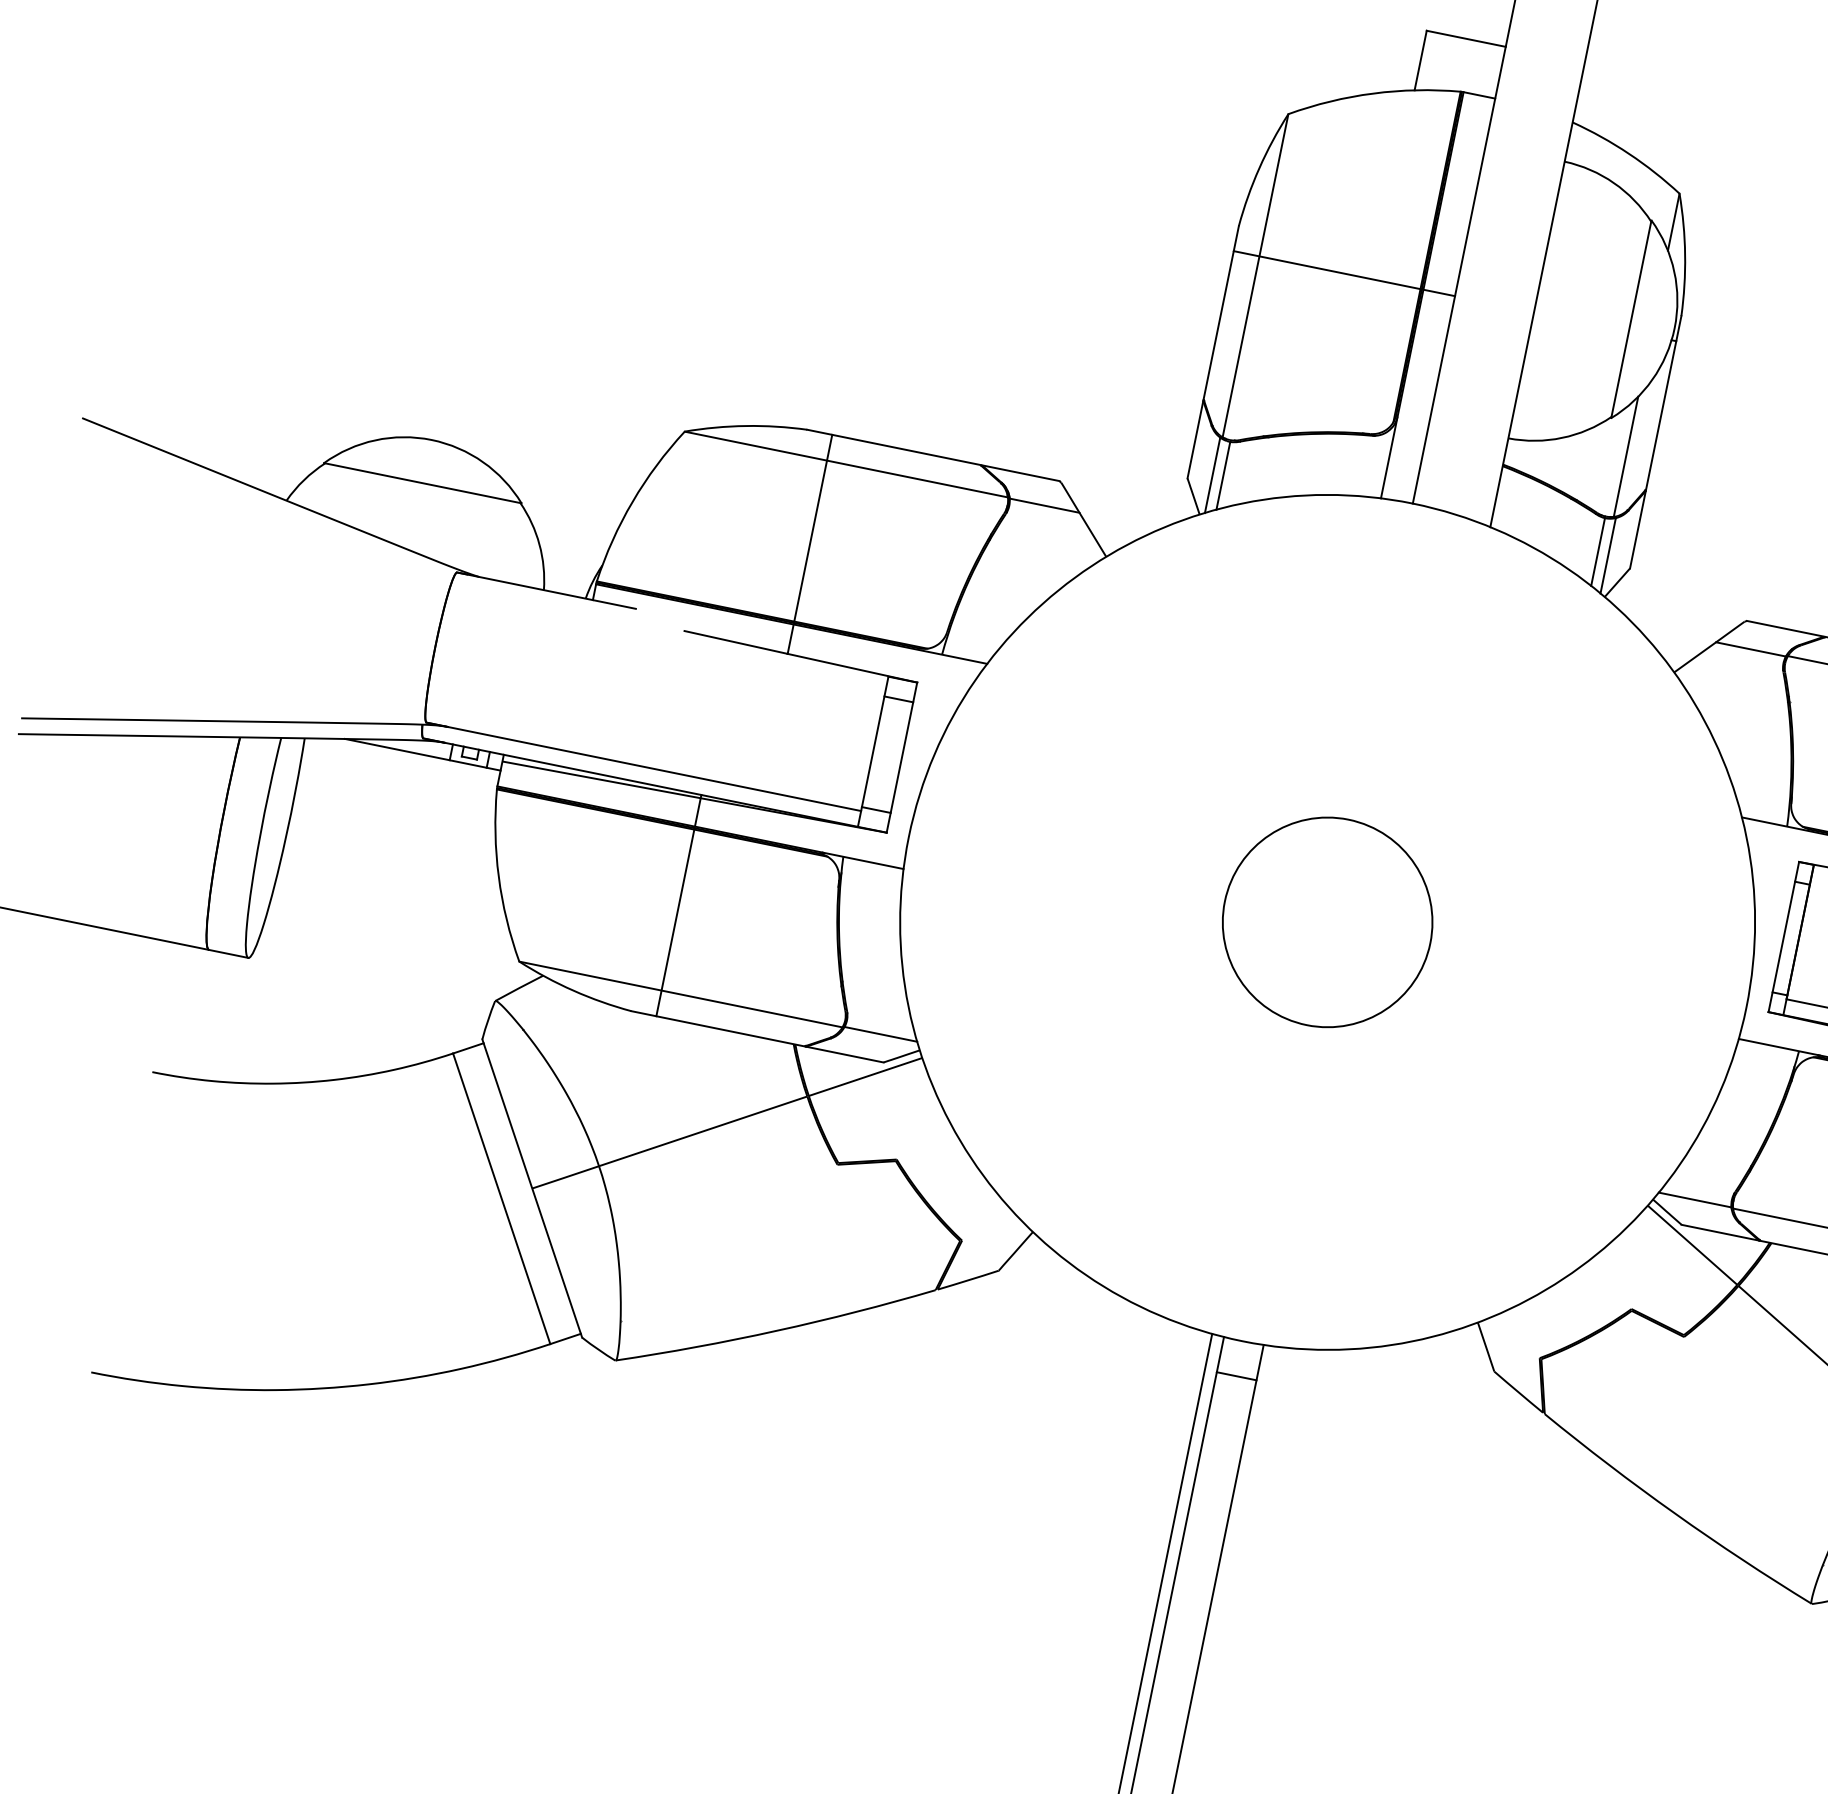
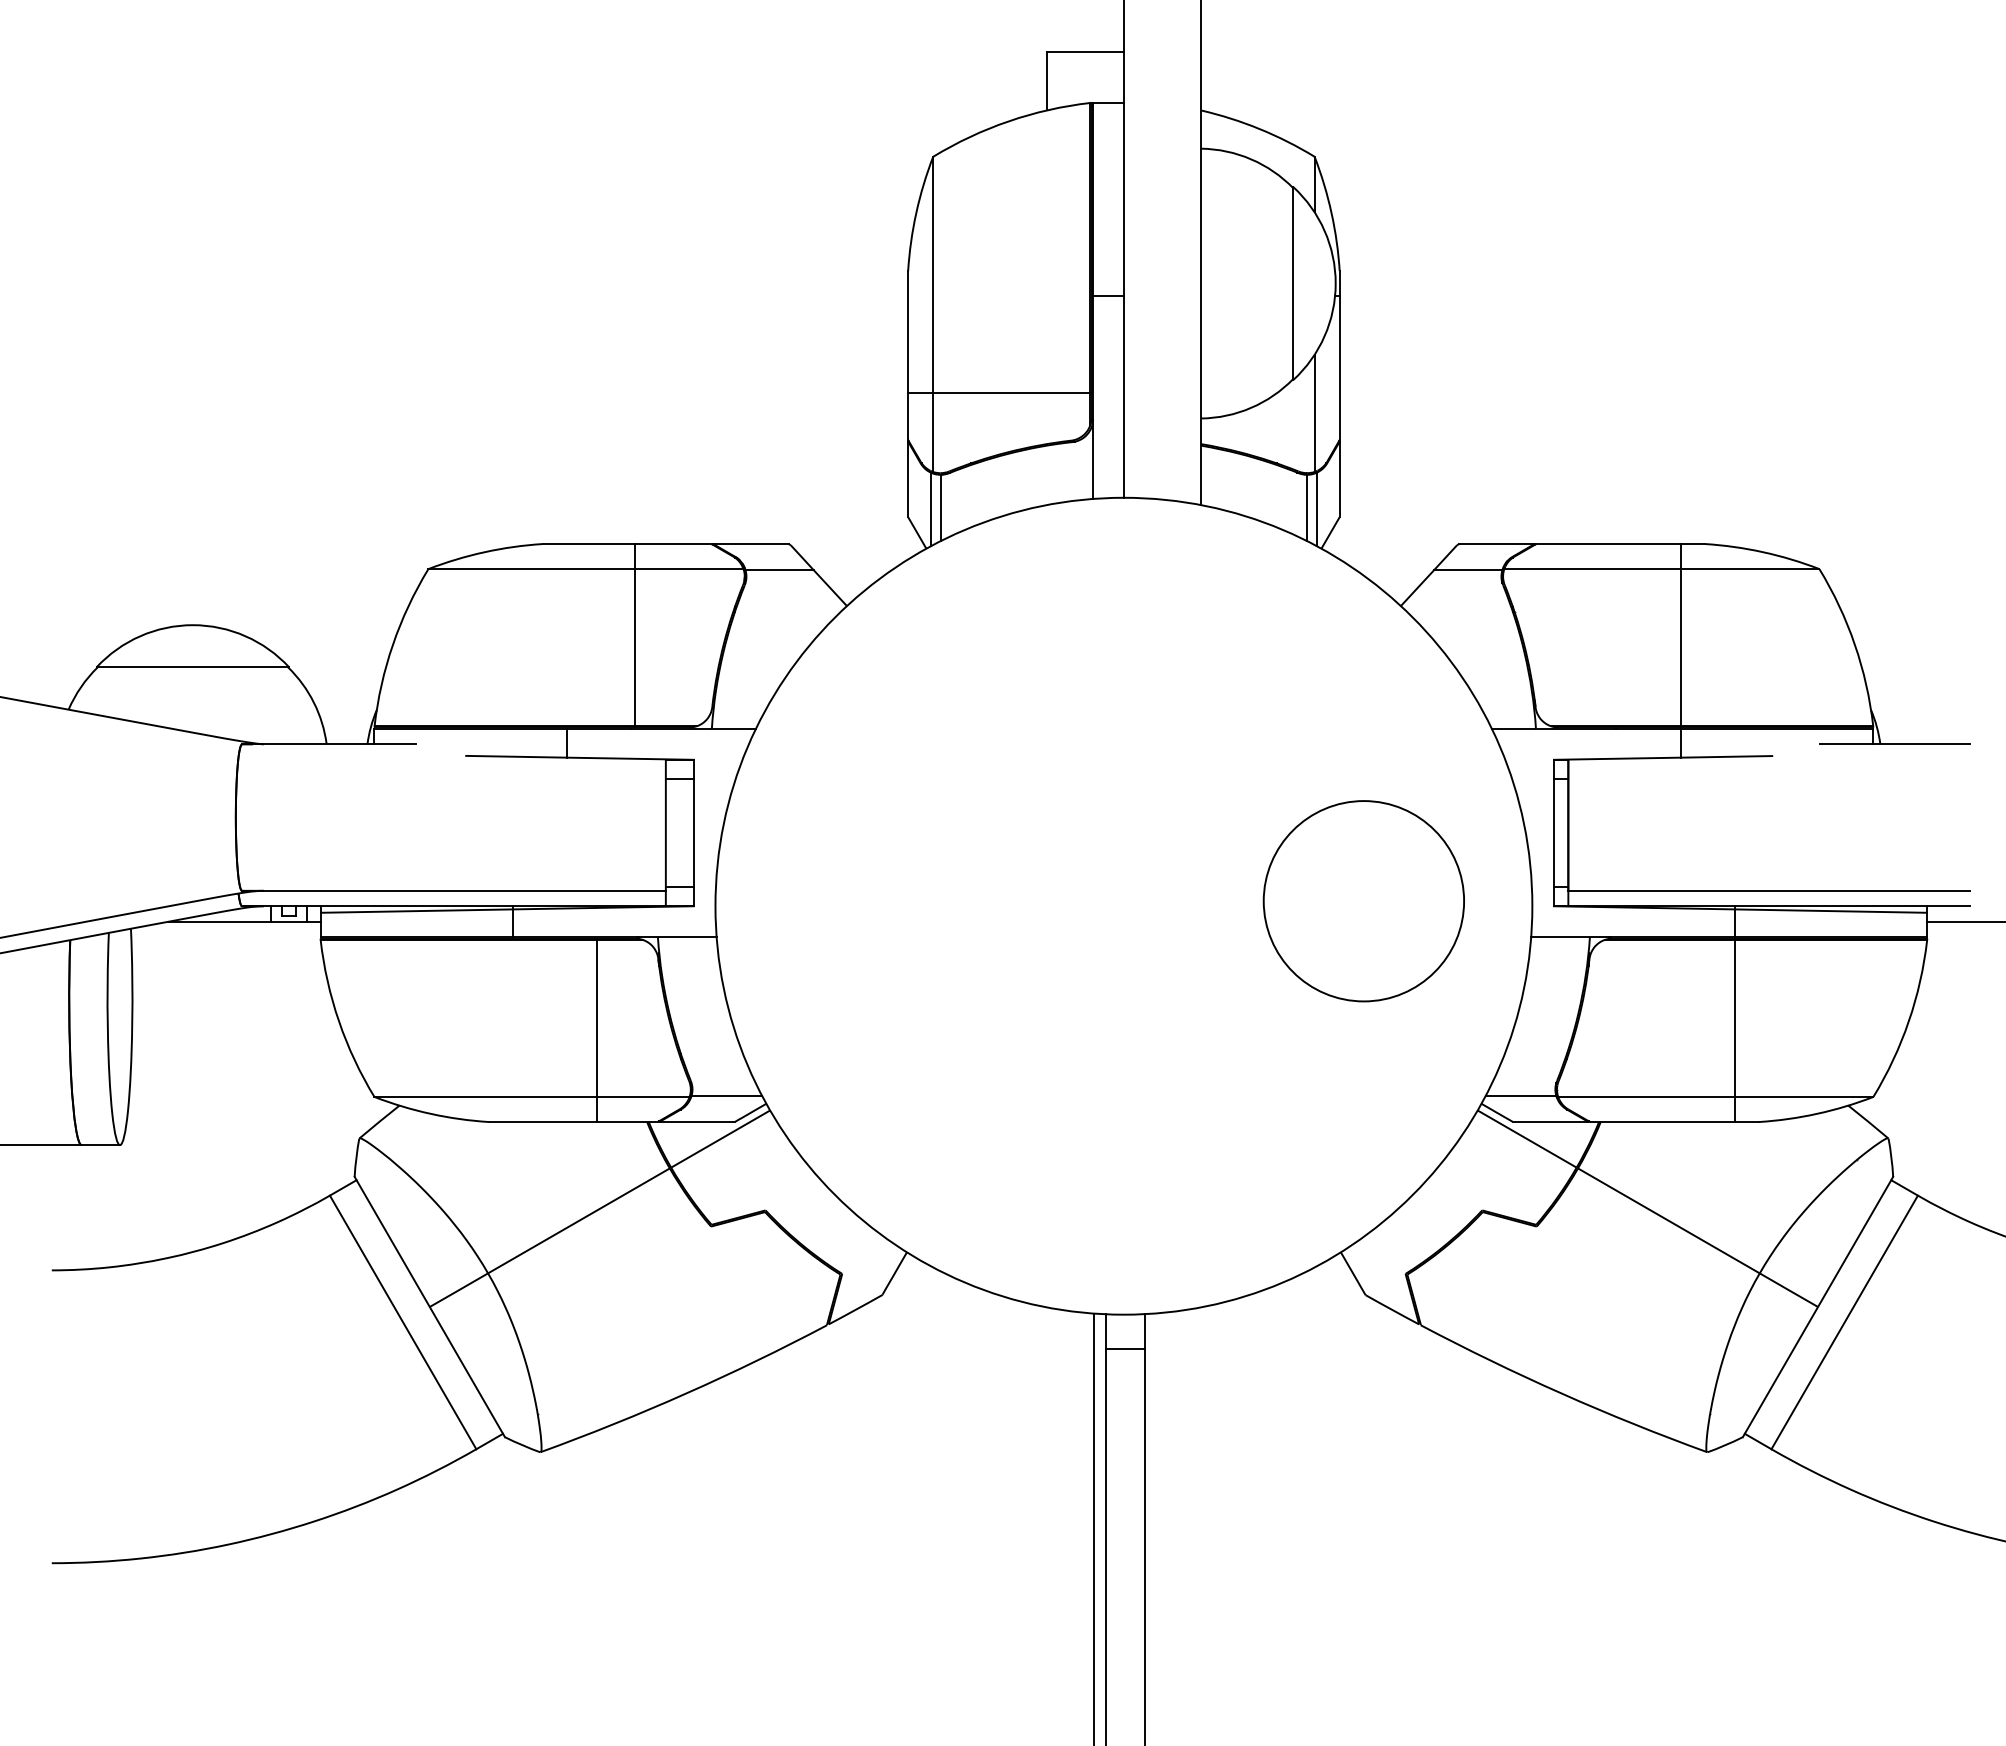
line: (1327, 270) -> (999, 392), moved
line: (813, 528) -> (635, 635), moved
line: (675, 922) -> (597, 1030), moved
circle: (1327, 922) -> (1363, 901), moved

